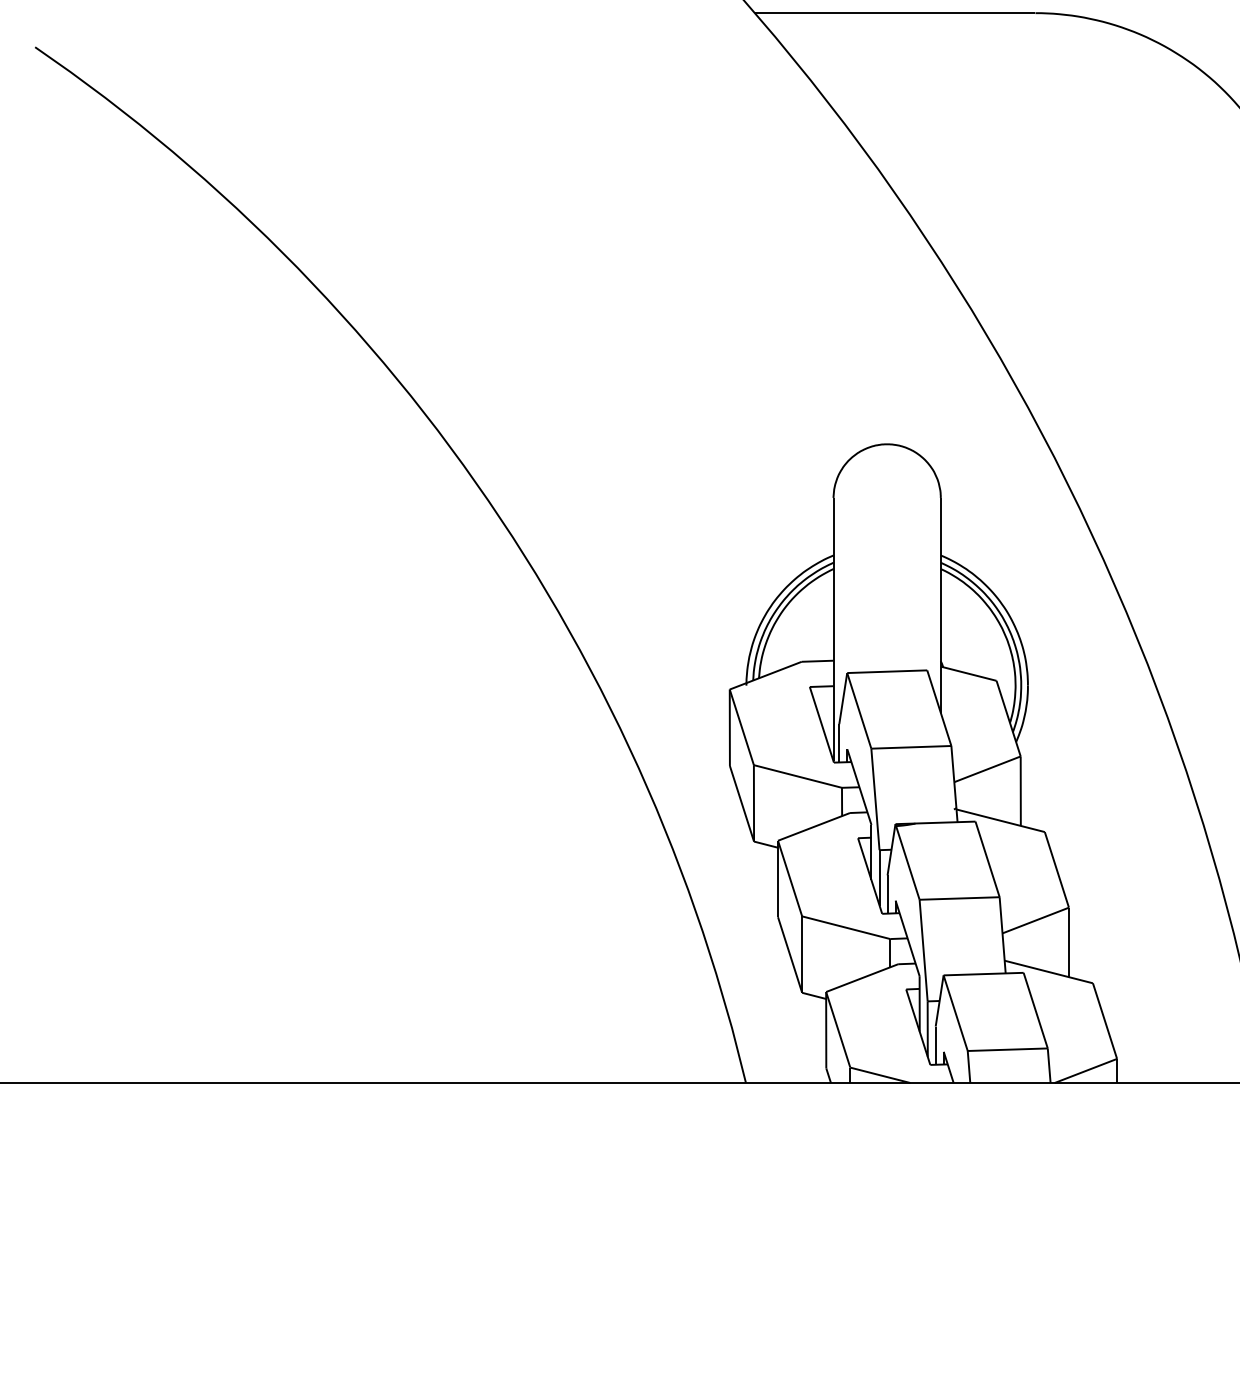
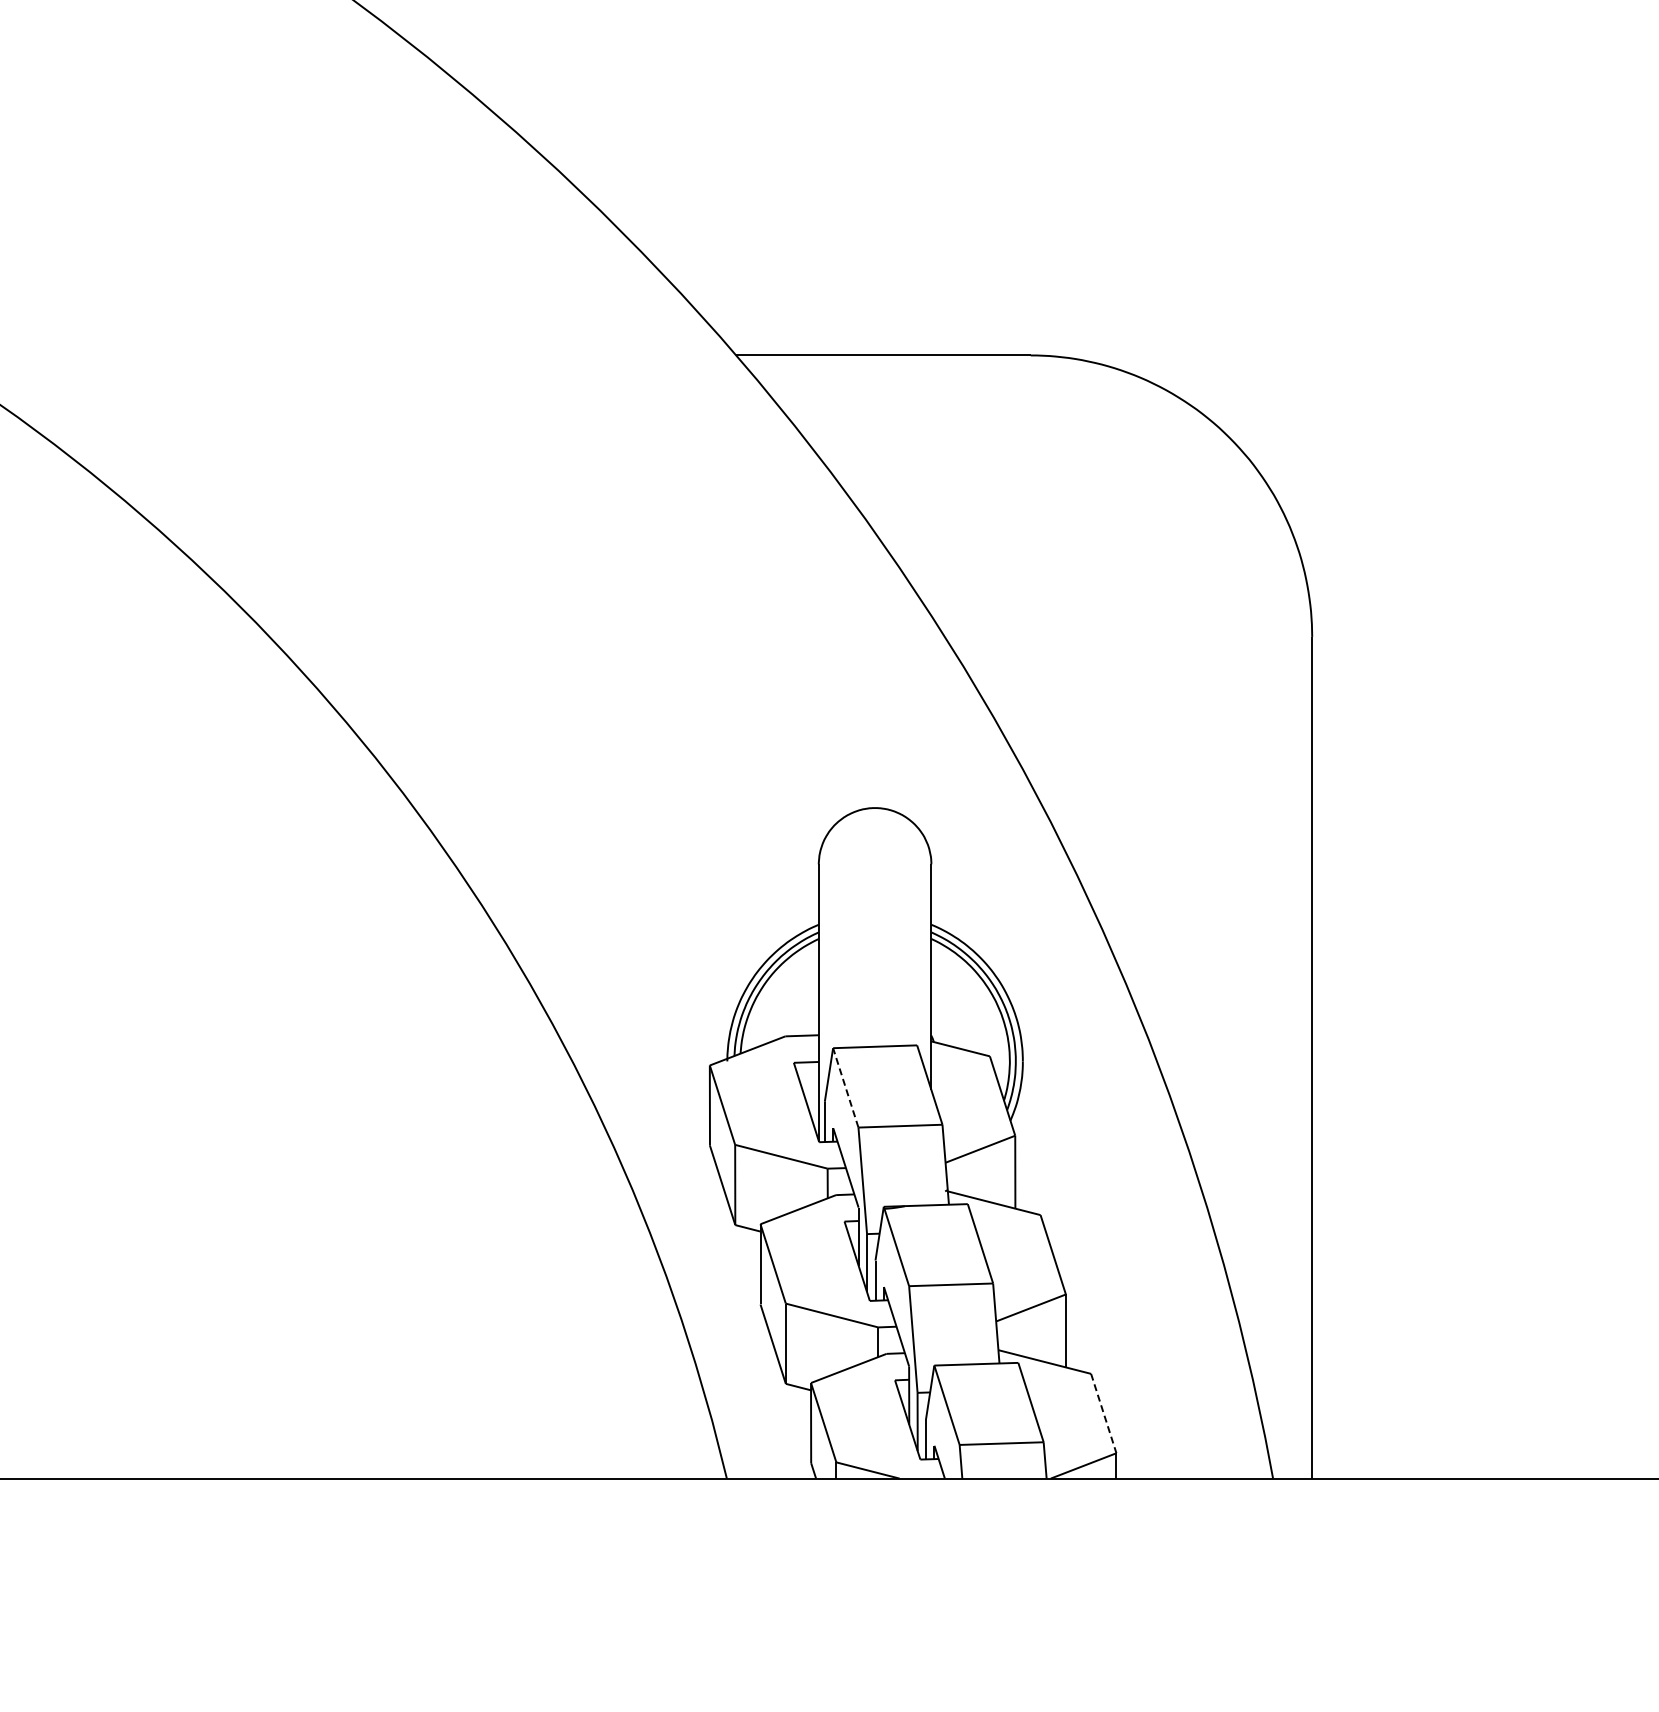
line: (858, 710) -> (845, 1087), solid -> dashed
line: (1104, 1021) -> (1103, 1413), solid -> dashed

